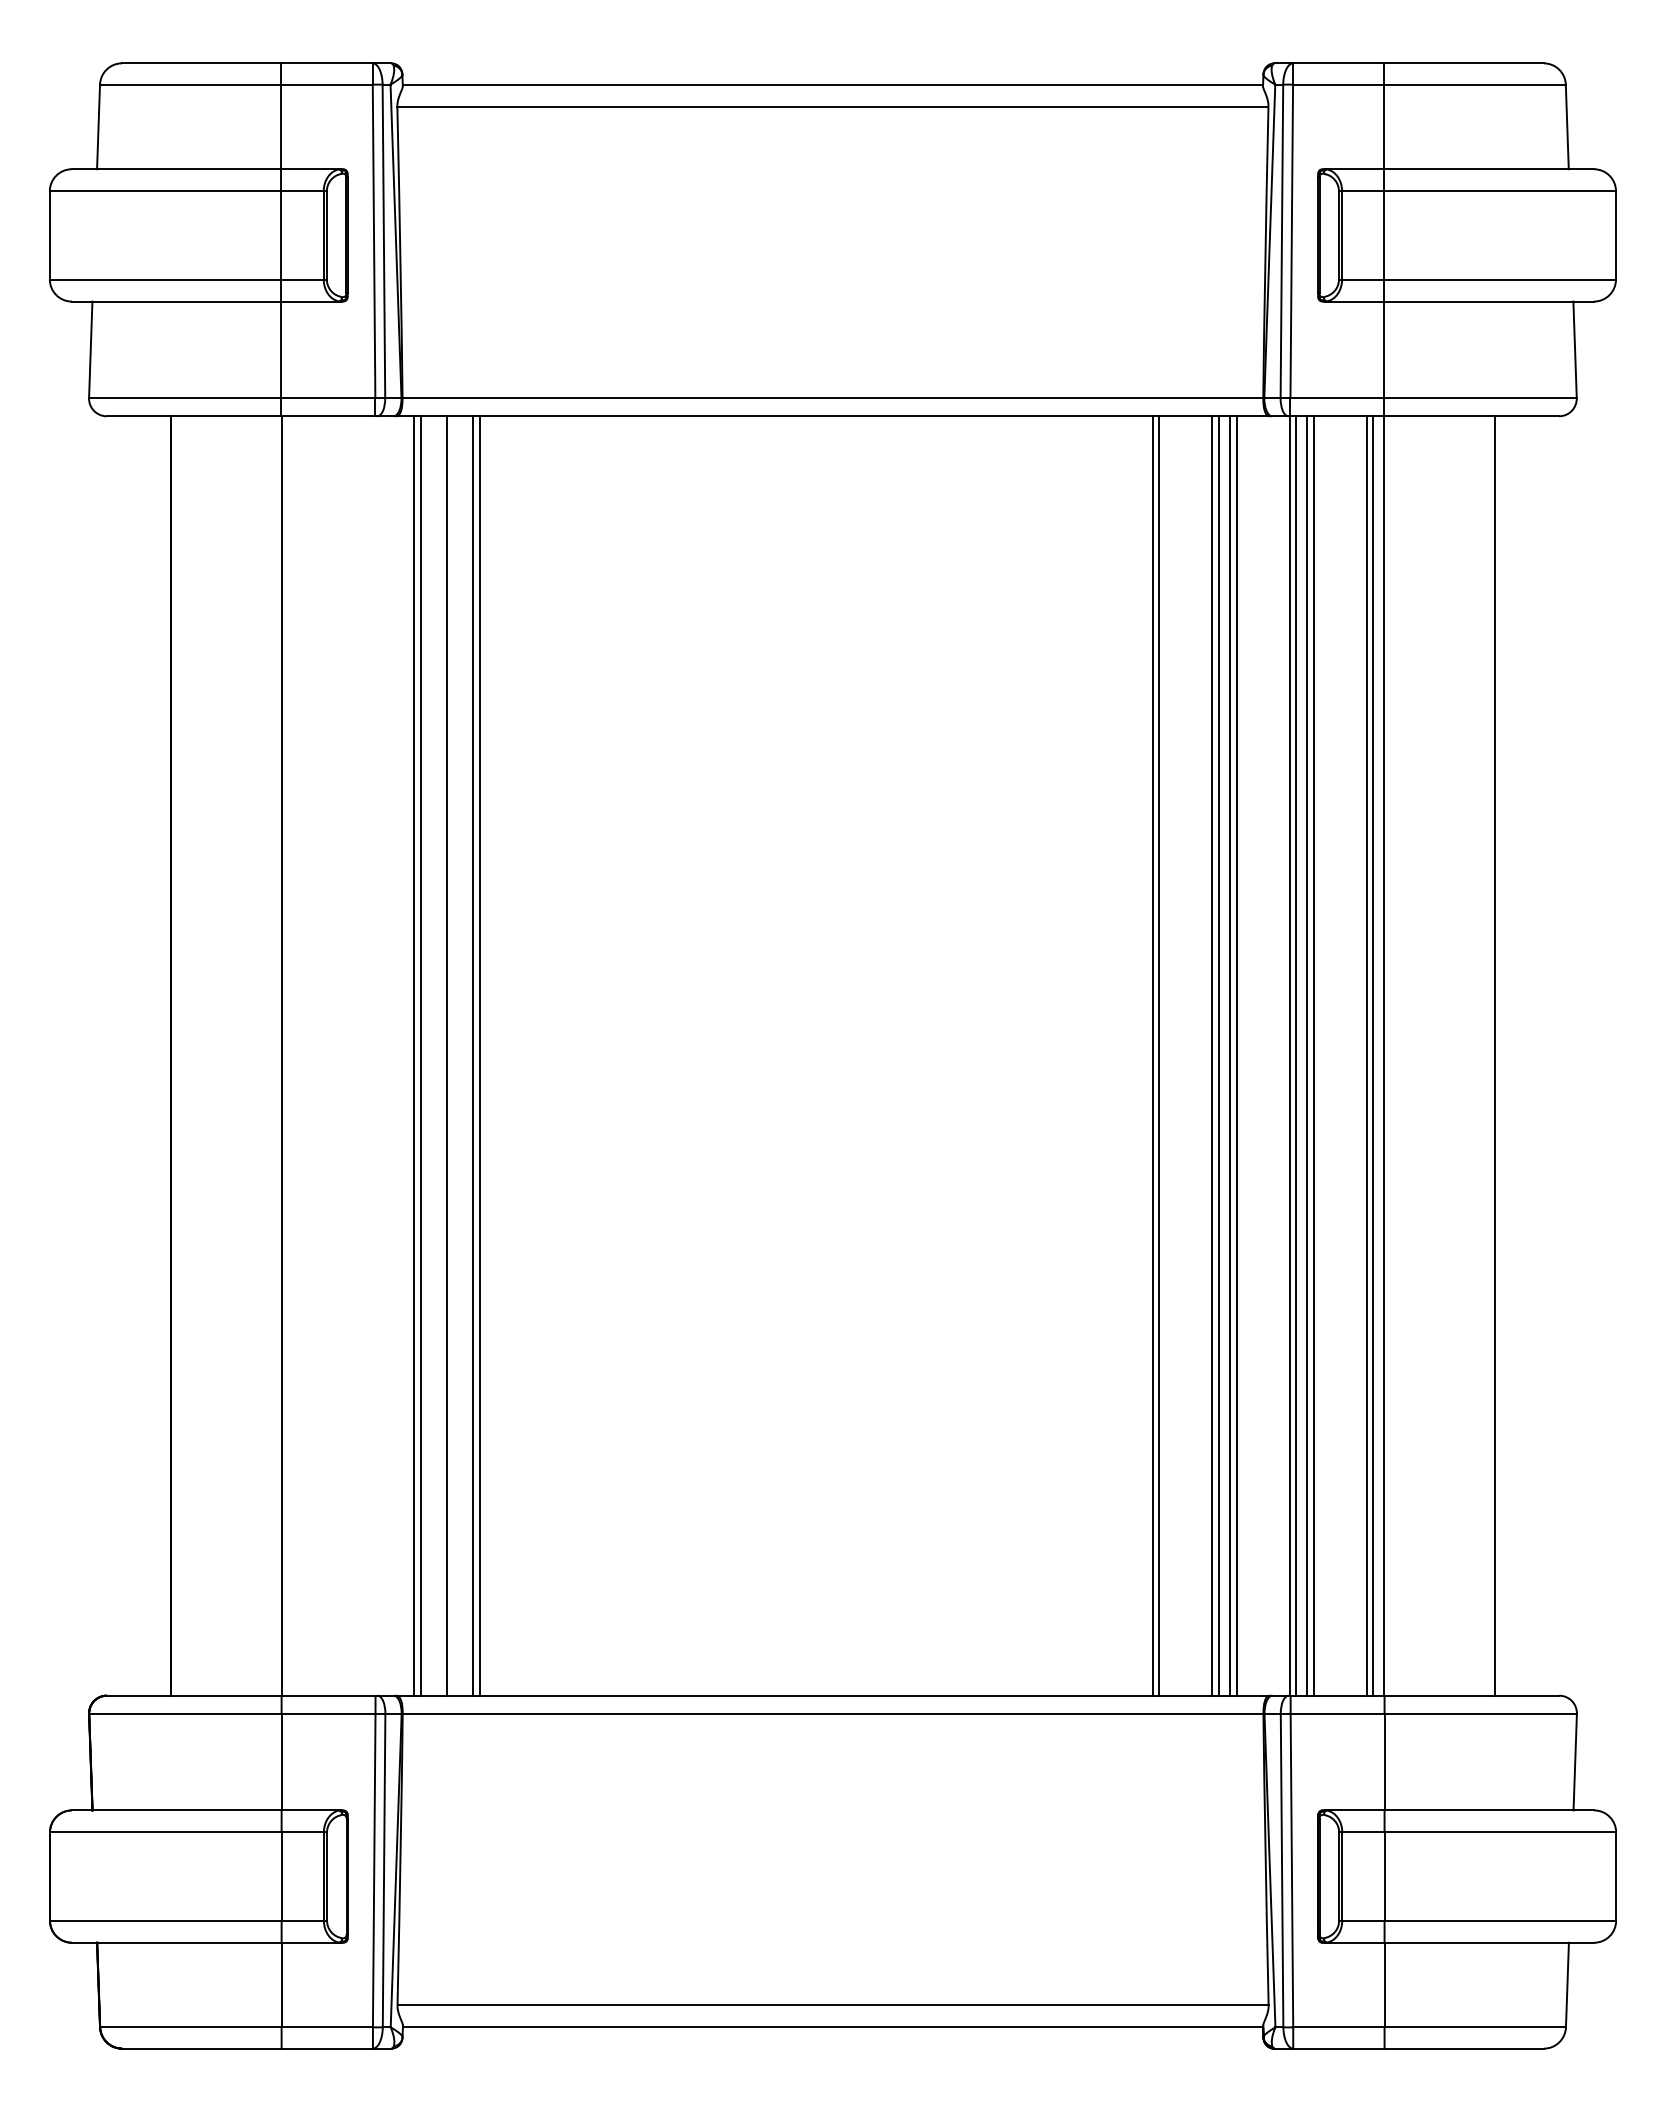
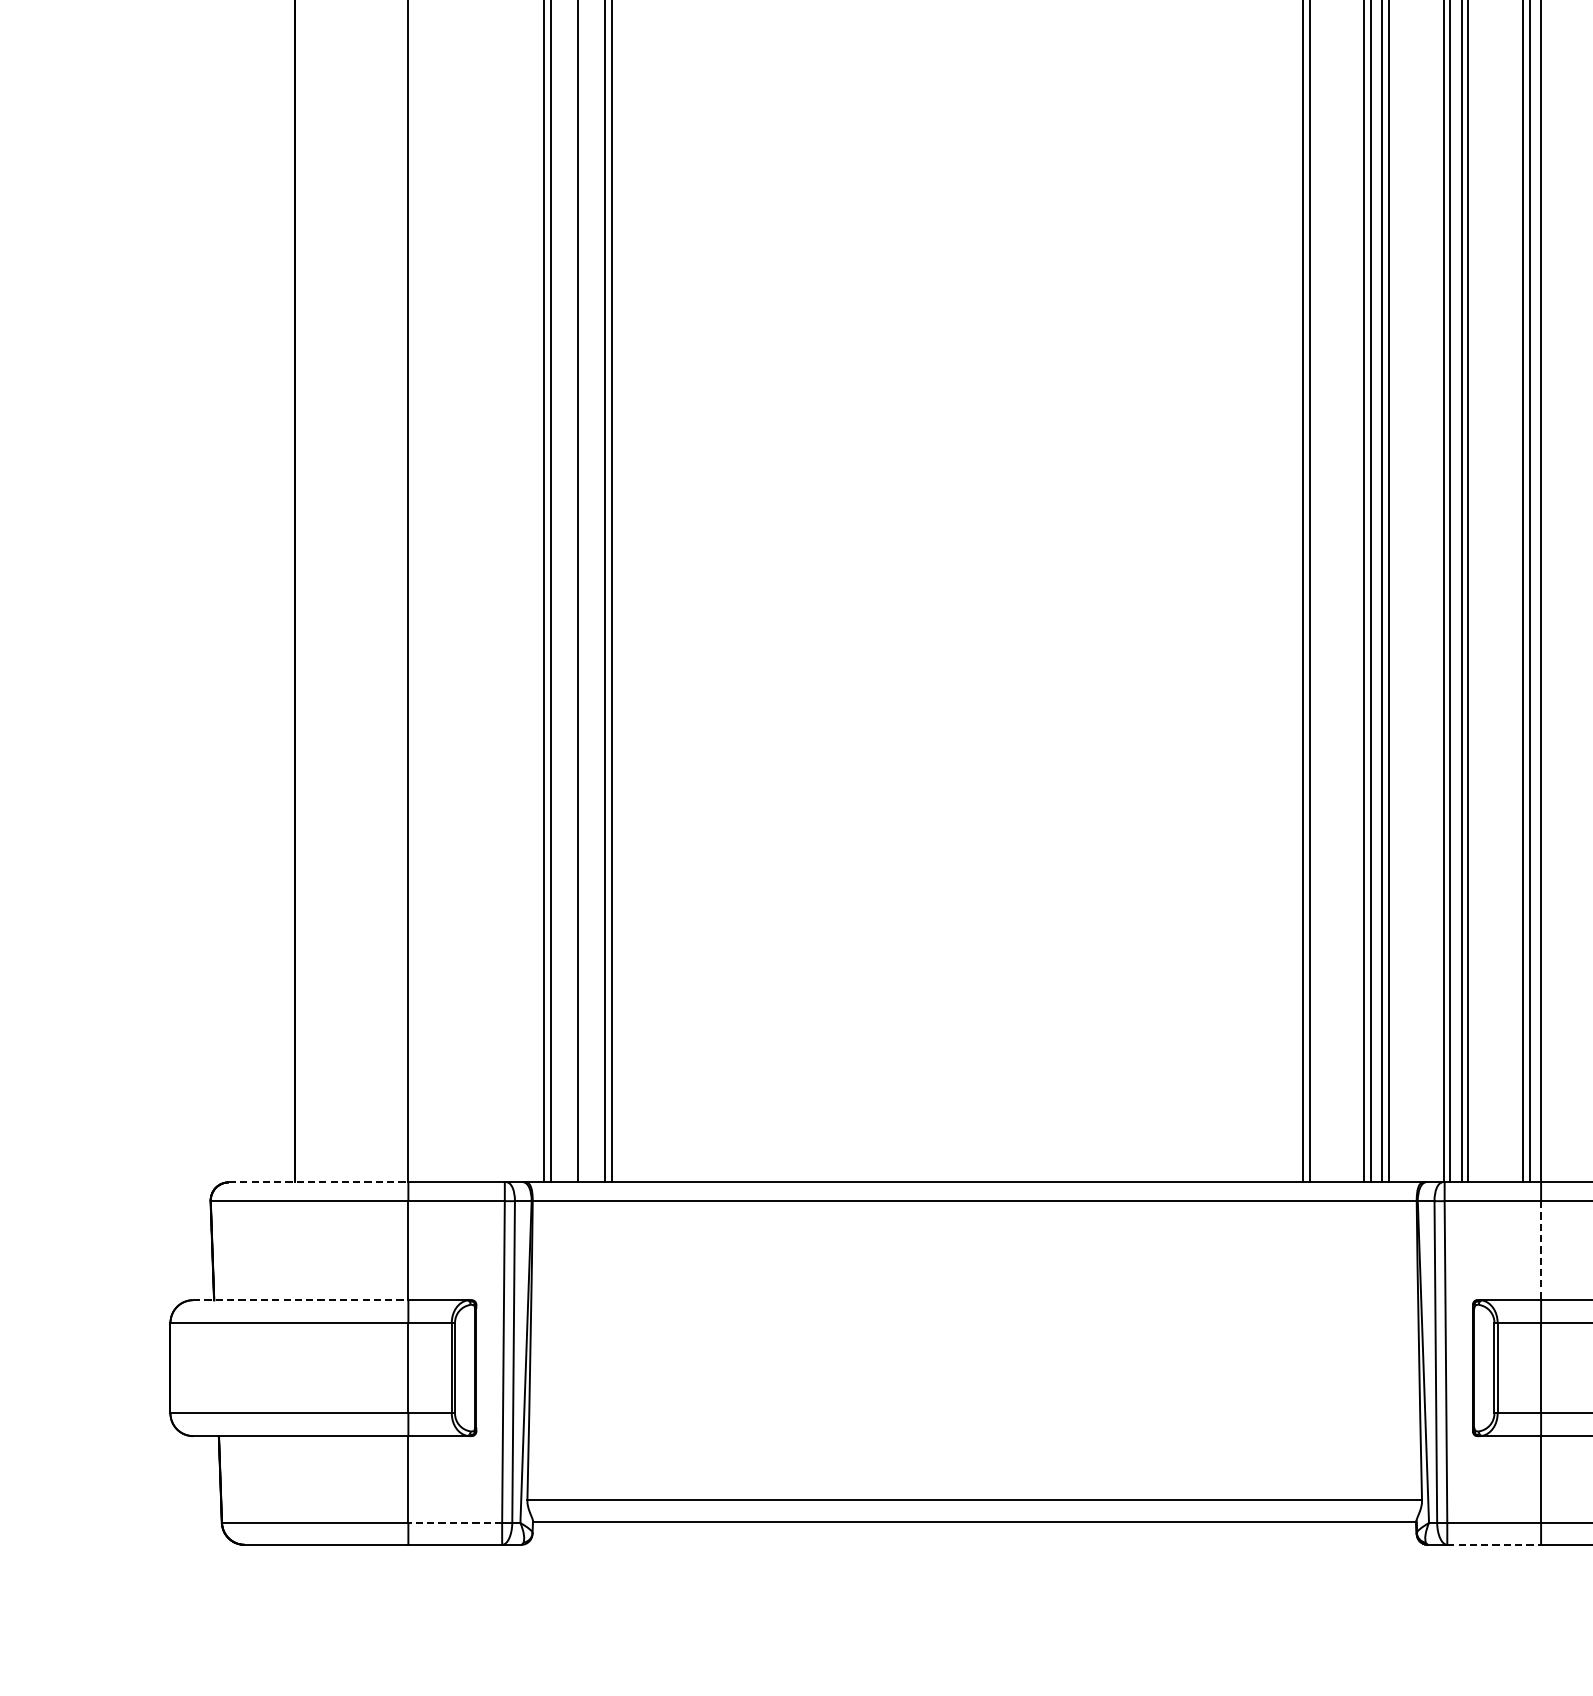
line: (194, 1695) -> (318, 1182), solid -> dashed
line: (1384, 1762) -> (1541, 1250), solid -> dashed
line: (176, 1810) -> (300, 1300), solid -> dashed
line: (327, 2027) -> (455, 1523), solid -> dashed
line: (1338, 2048) -> (1493, 1544), solid -> dashed

